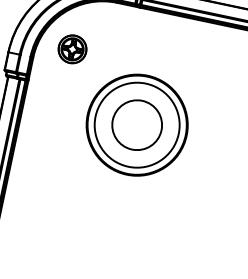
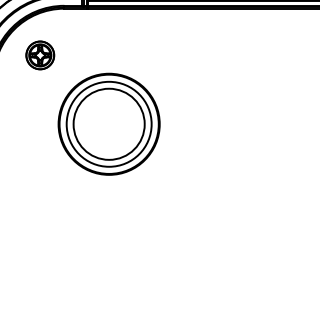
part: (72, 49) -> (40, 55), moved
circle: (136, 124) -> (108, 123), size x1.43

